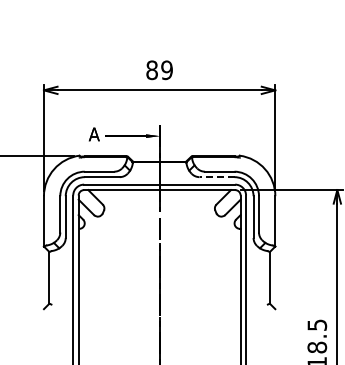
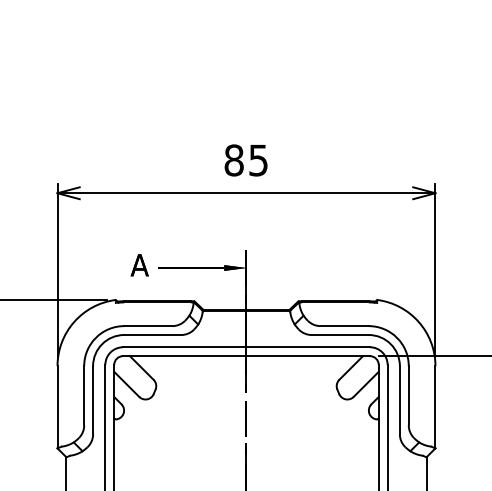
text: (166, 69) -> (257, 159), 89 -> 85
line: (216, 177) -> (339, 335), dashed -> solid

